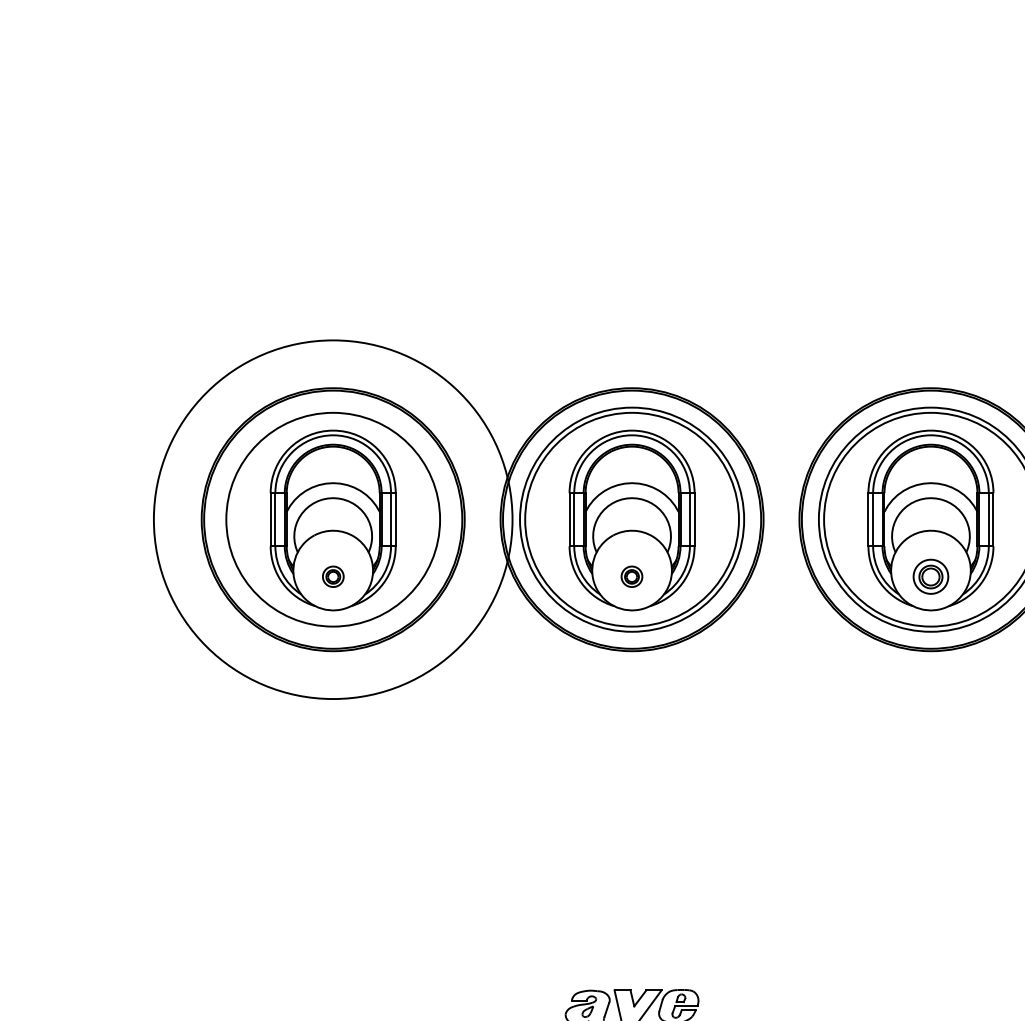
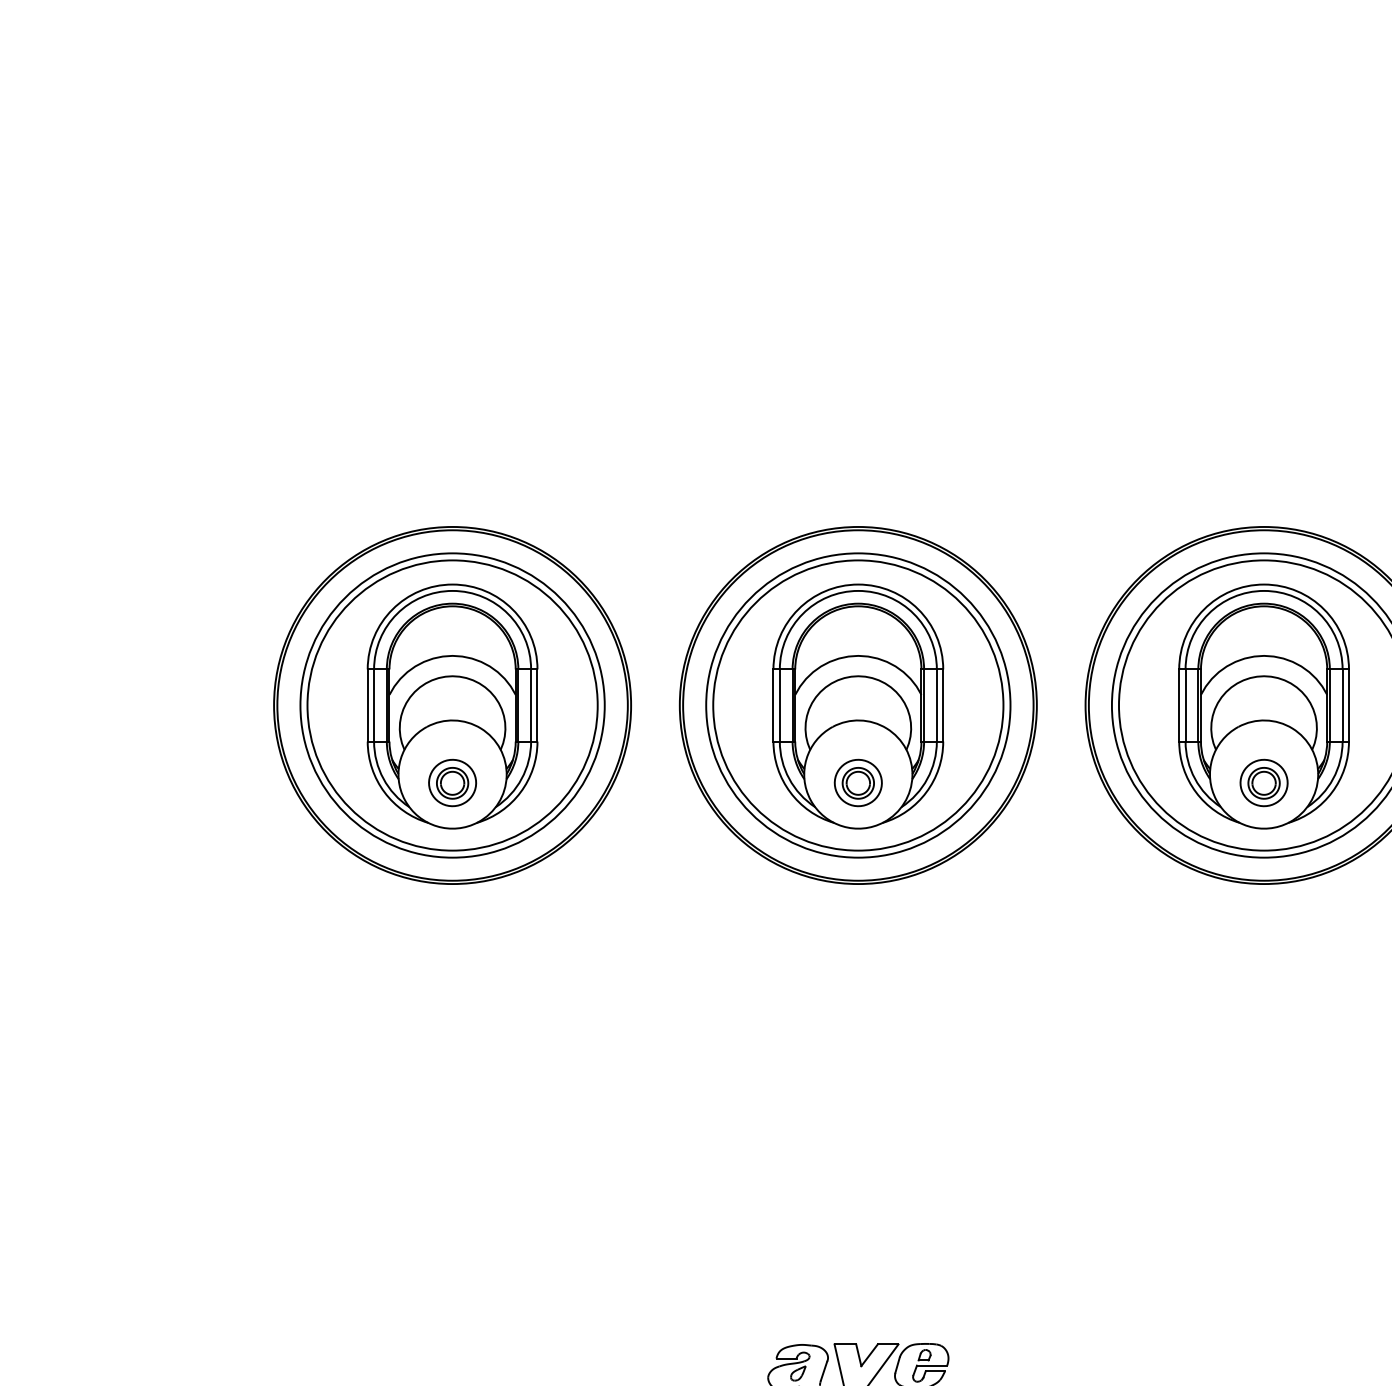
circle: (333, 519) -> (452, 705), size x0.62
part: (333, 576) -> (452, 782), size x1.67
part: (631, 576) -> (857, 782), size x1.67

